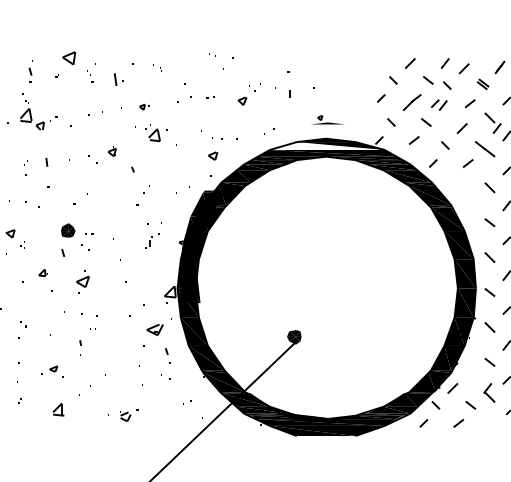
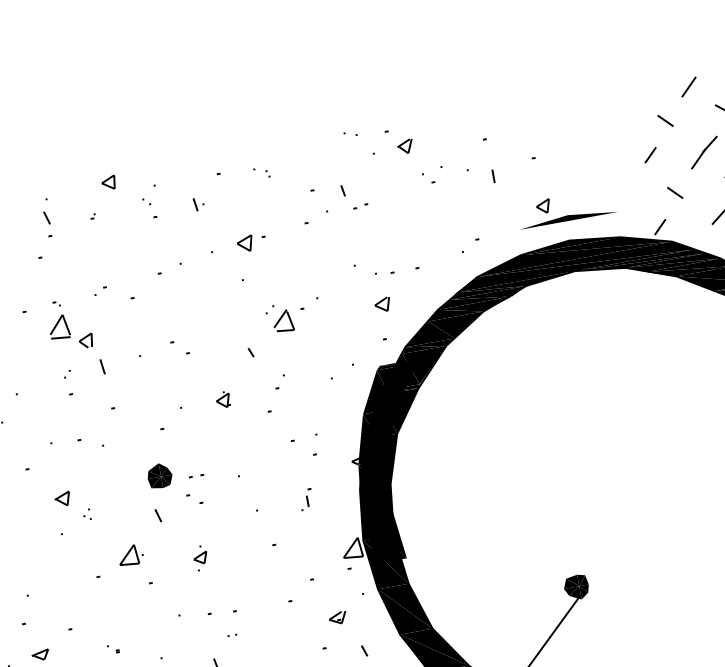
part: (69, 57) -> (108, 181), size x0.62
part: (118, 79) -> (198, 204), size x0.62
line: (202, 86) -> (343, 190), added
part: (242, 100) -> (405, 145), moved
part: (144, 107) -> (251, 243), size x1.67
part: (32, 115) -> (69, 325), moved
part: (327, 119) -> (565, 207), size x1.67
part: (156, 132) -> (285, 316), moved
fill: (326, 145) -> (572, 251), added
part: (111, 151) -> (221, 399), moved
part: (148, 242) -> (305, 500), moved
part: (42, 272) -> (129, 555), size x1.67
part: (82, 281) -> (199, 558), size x0.62
part: (154, 330) -> (337, 619), size x0.62

